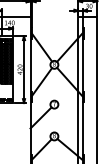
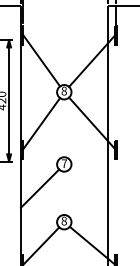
line: (83, 64) -> (117, 91), removed
line: (83, 127) -> (117, 205), removed

